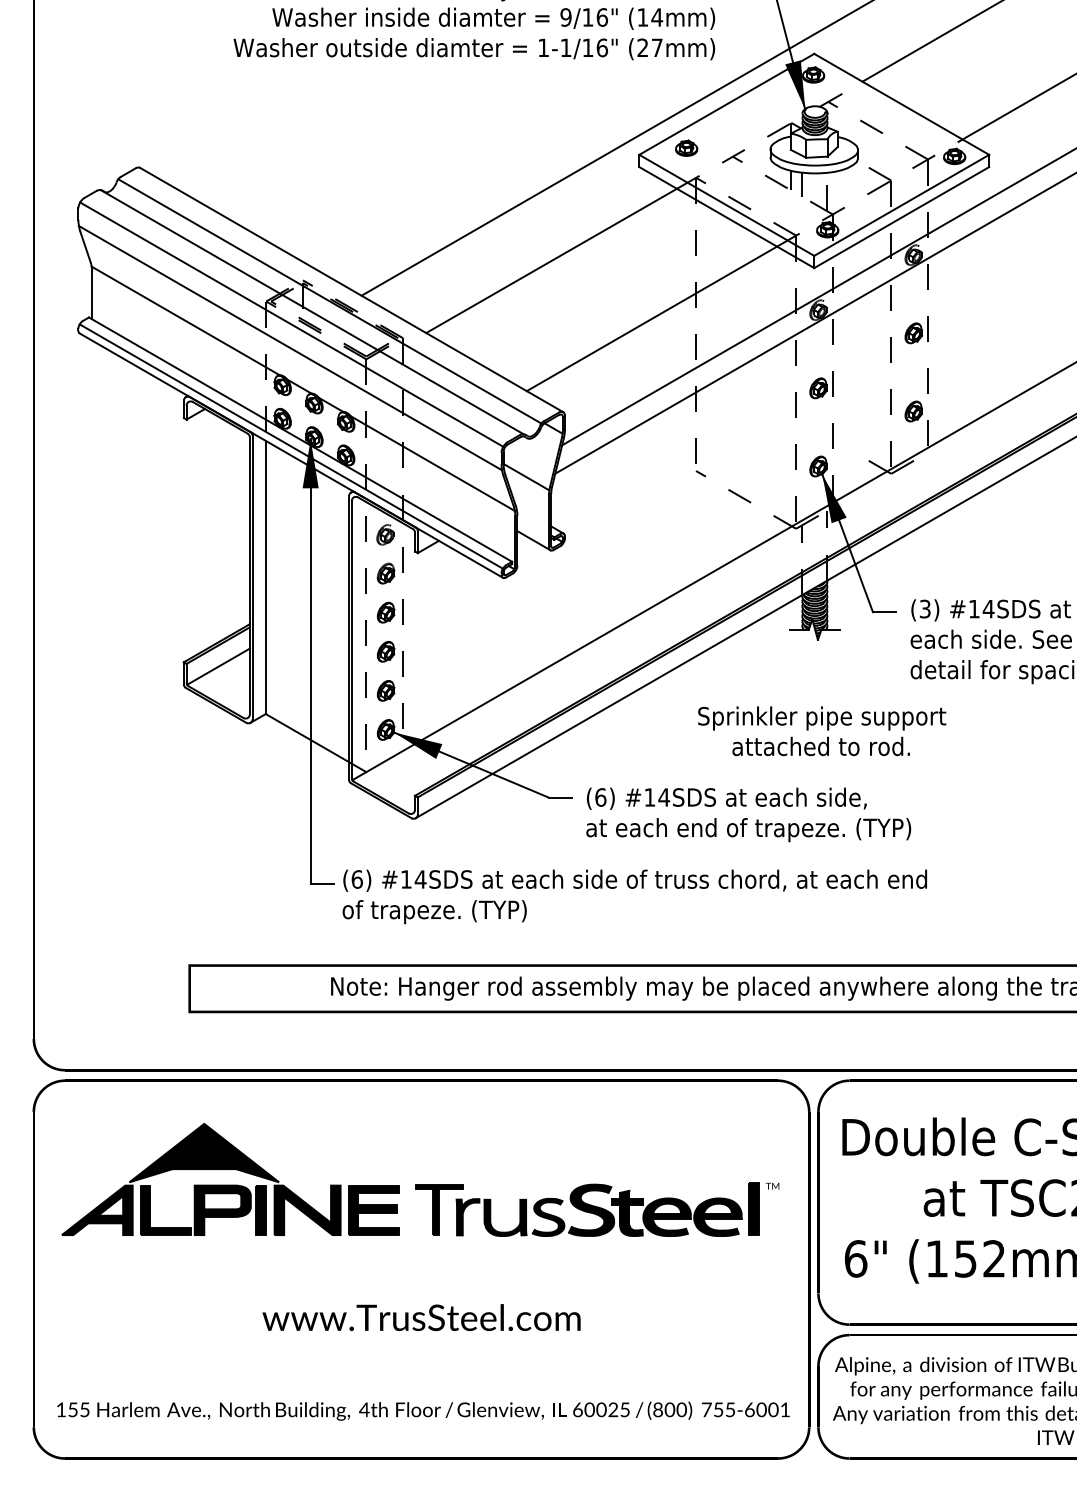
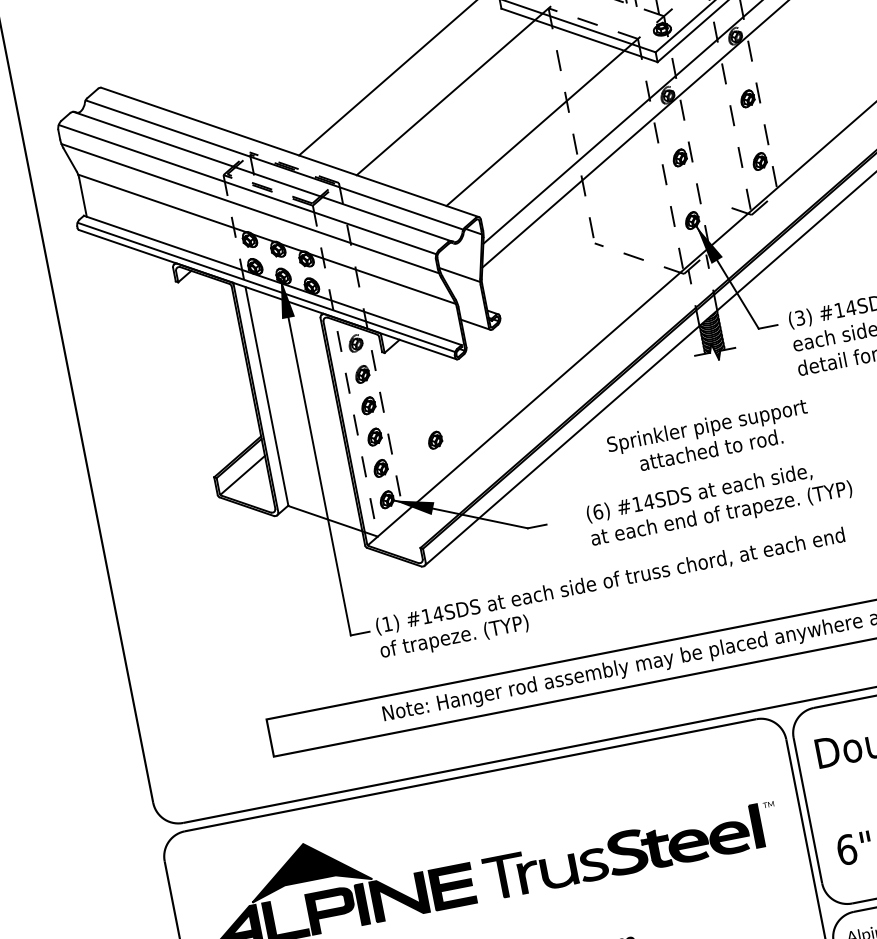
part: (458, 669) -> (435, 439), added
text: (822, 731) -> (709, 437), moved
text: (748, 814) -> (719, 502), moved
text: (356, 879) -> (386, 624), (6) -> (1)

